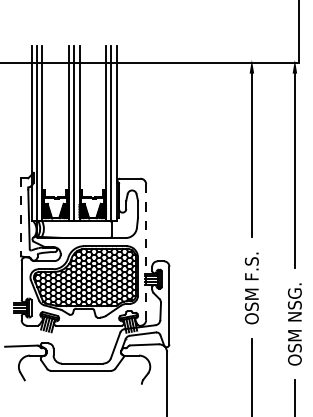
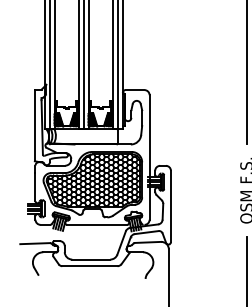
line: (20, 217) -> (34, 125), dashed -> solid
line: (146, 252) -> (149, 157), dashed -> solid

